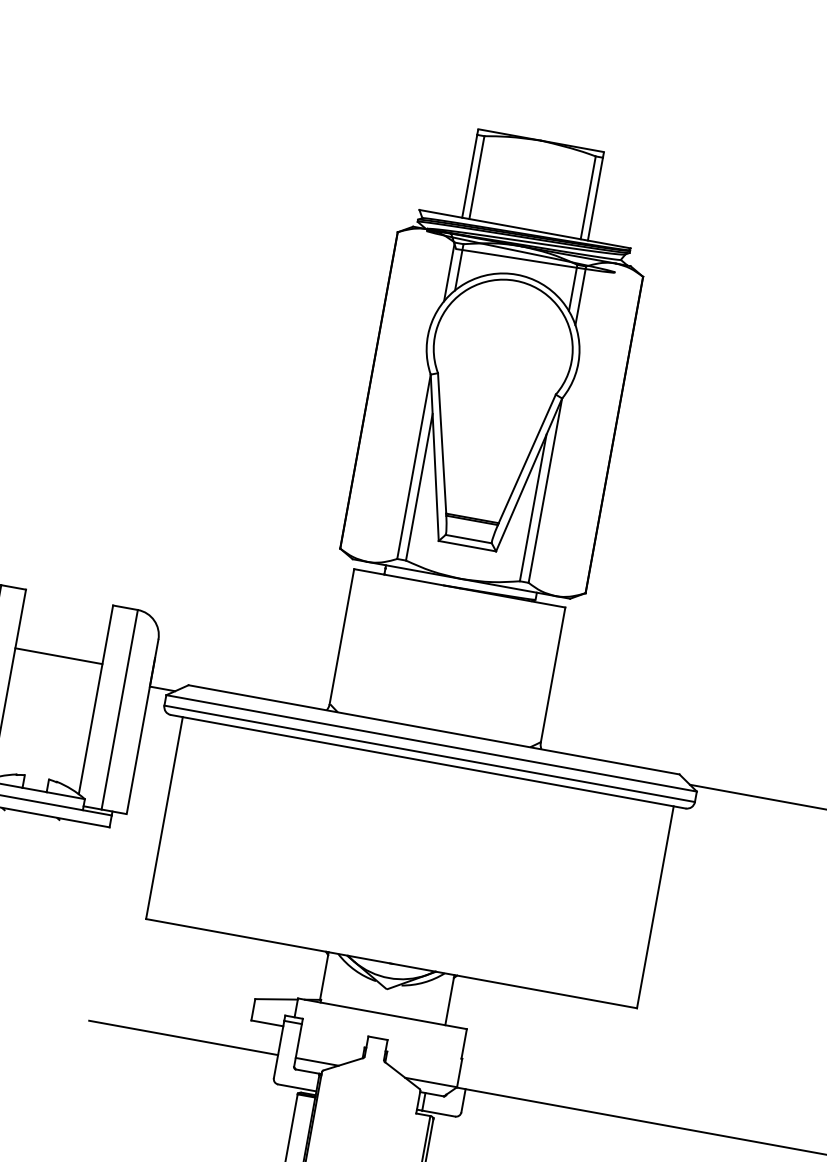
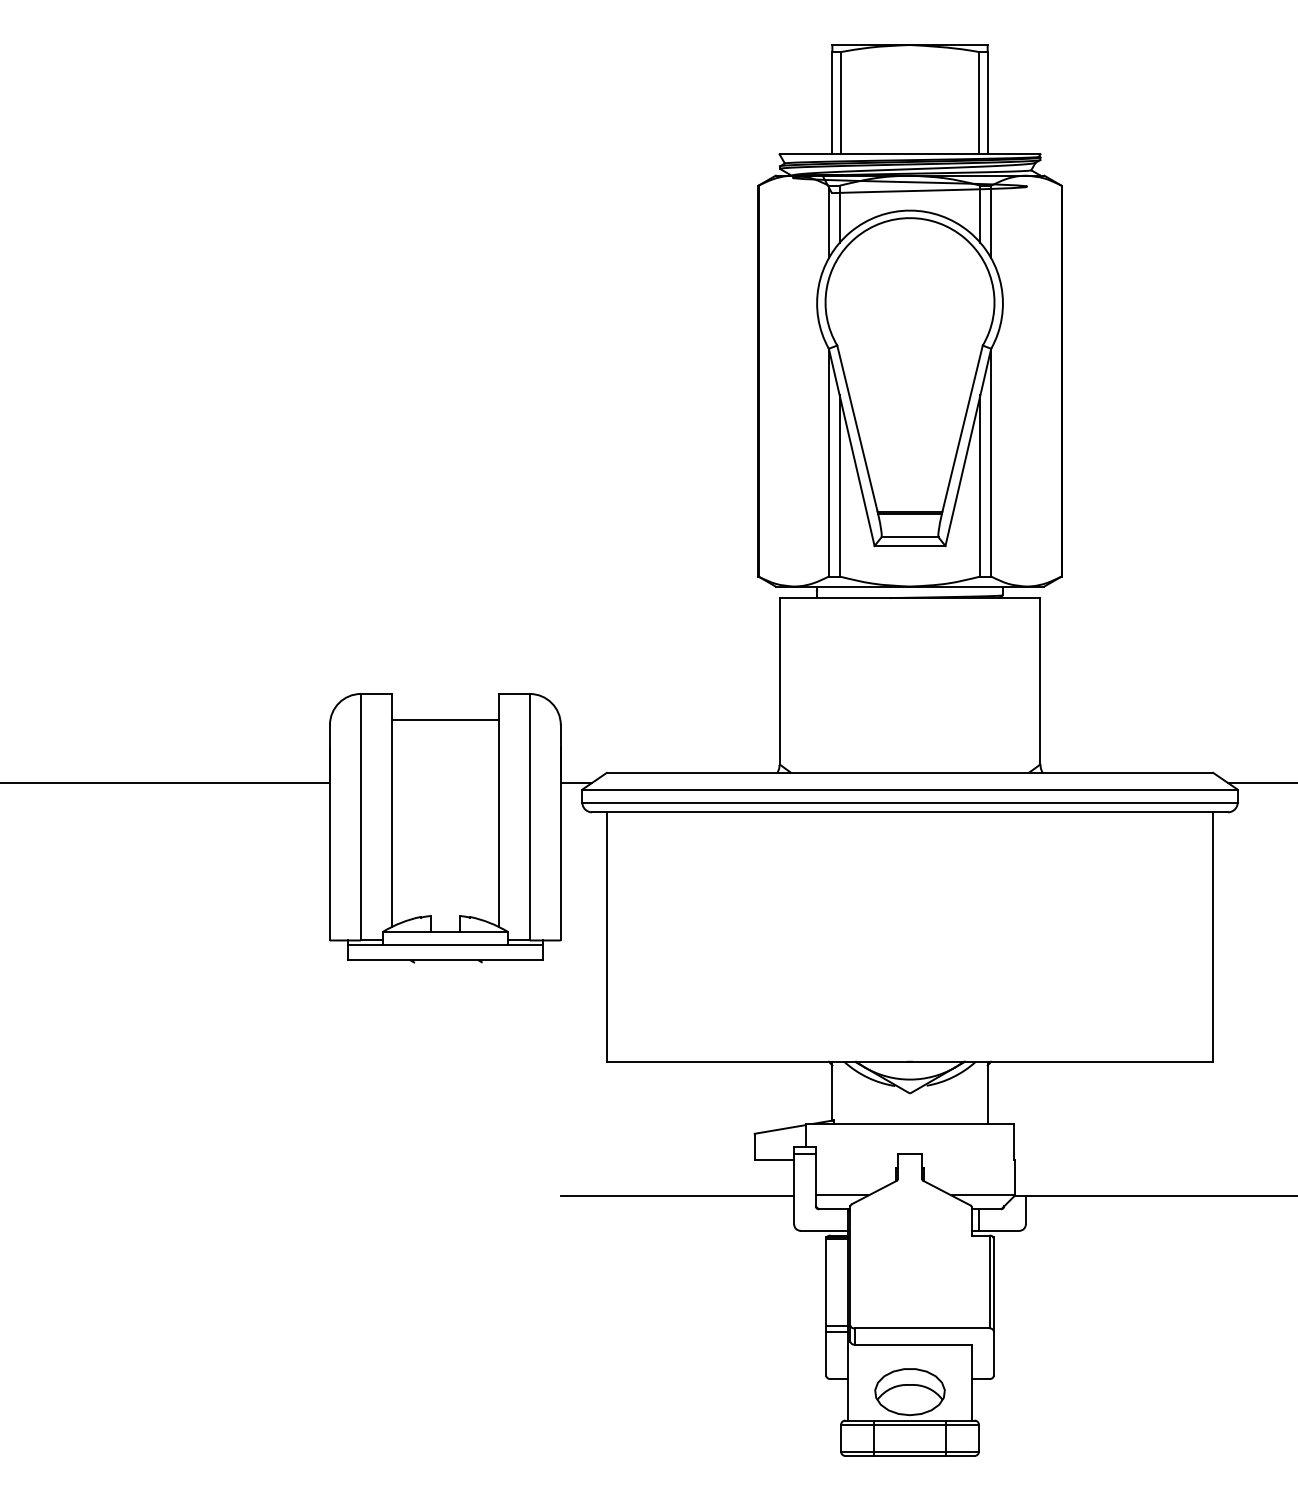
line: (58, 656) -> (445, 720), moved

